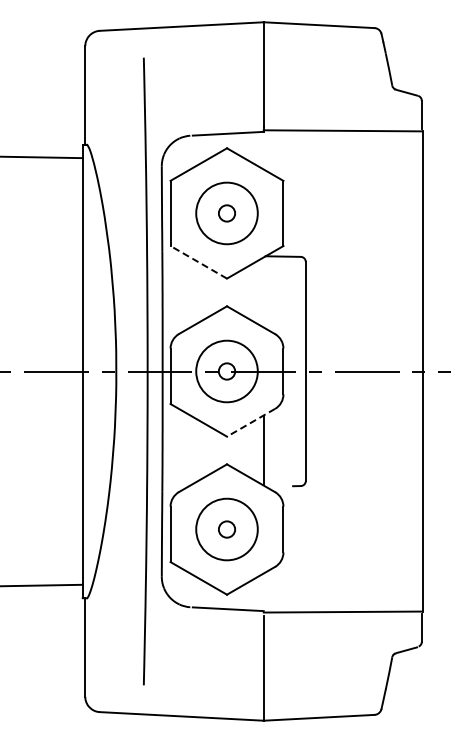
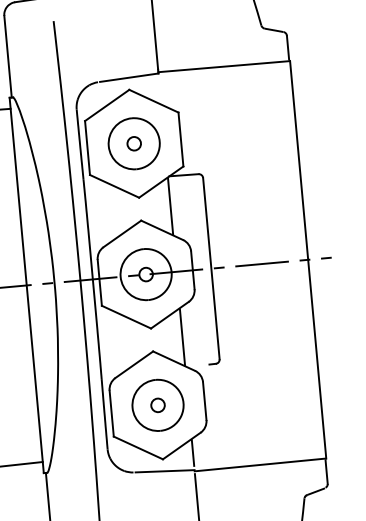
line: (198, 262) -> (114, 186), dashed -> solid
line: (263, 292) -> (170, 206), added
line: (251, 422) -> (170, 314), dashed -> solid
line: (263, 590) -> (192, 453), added

